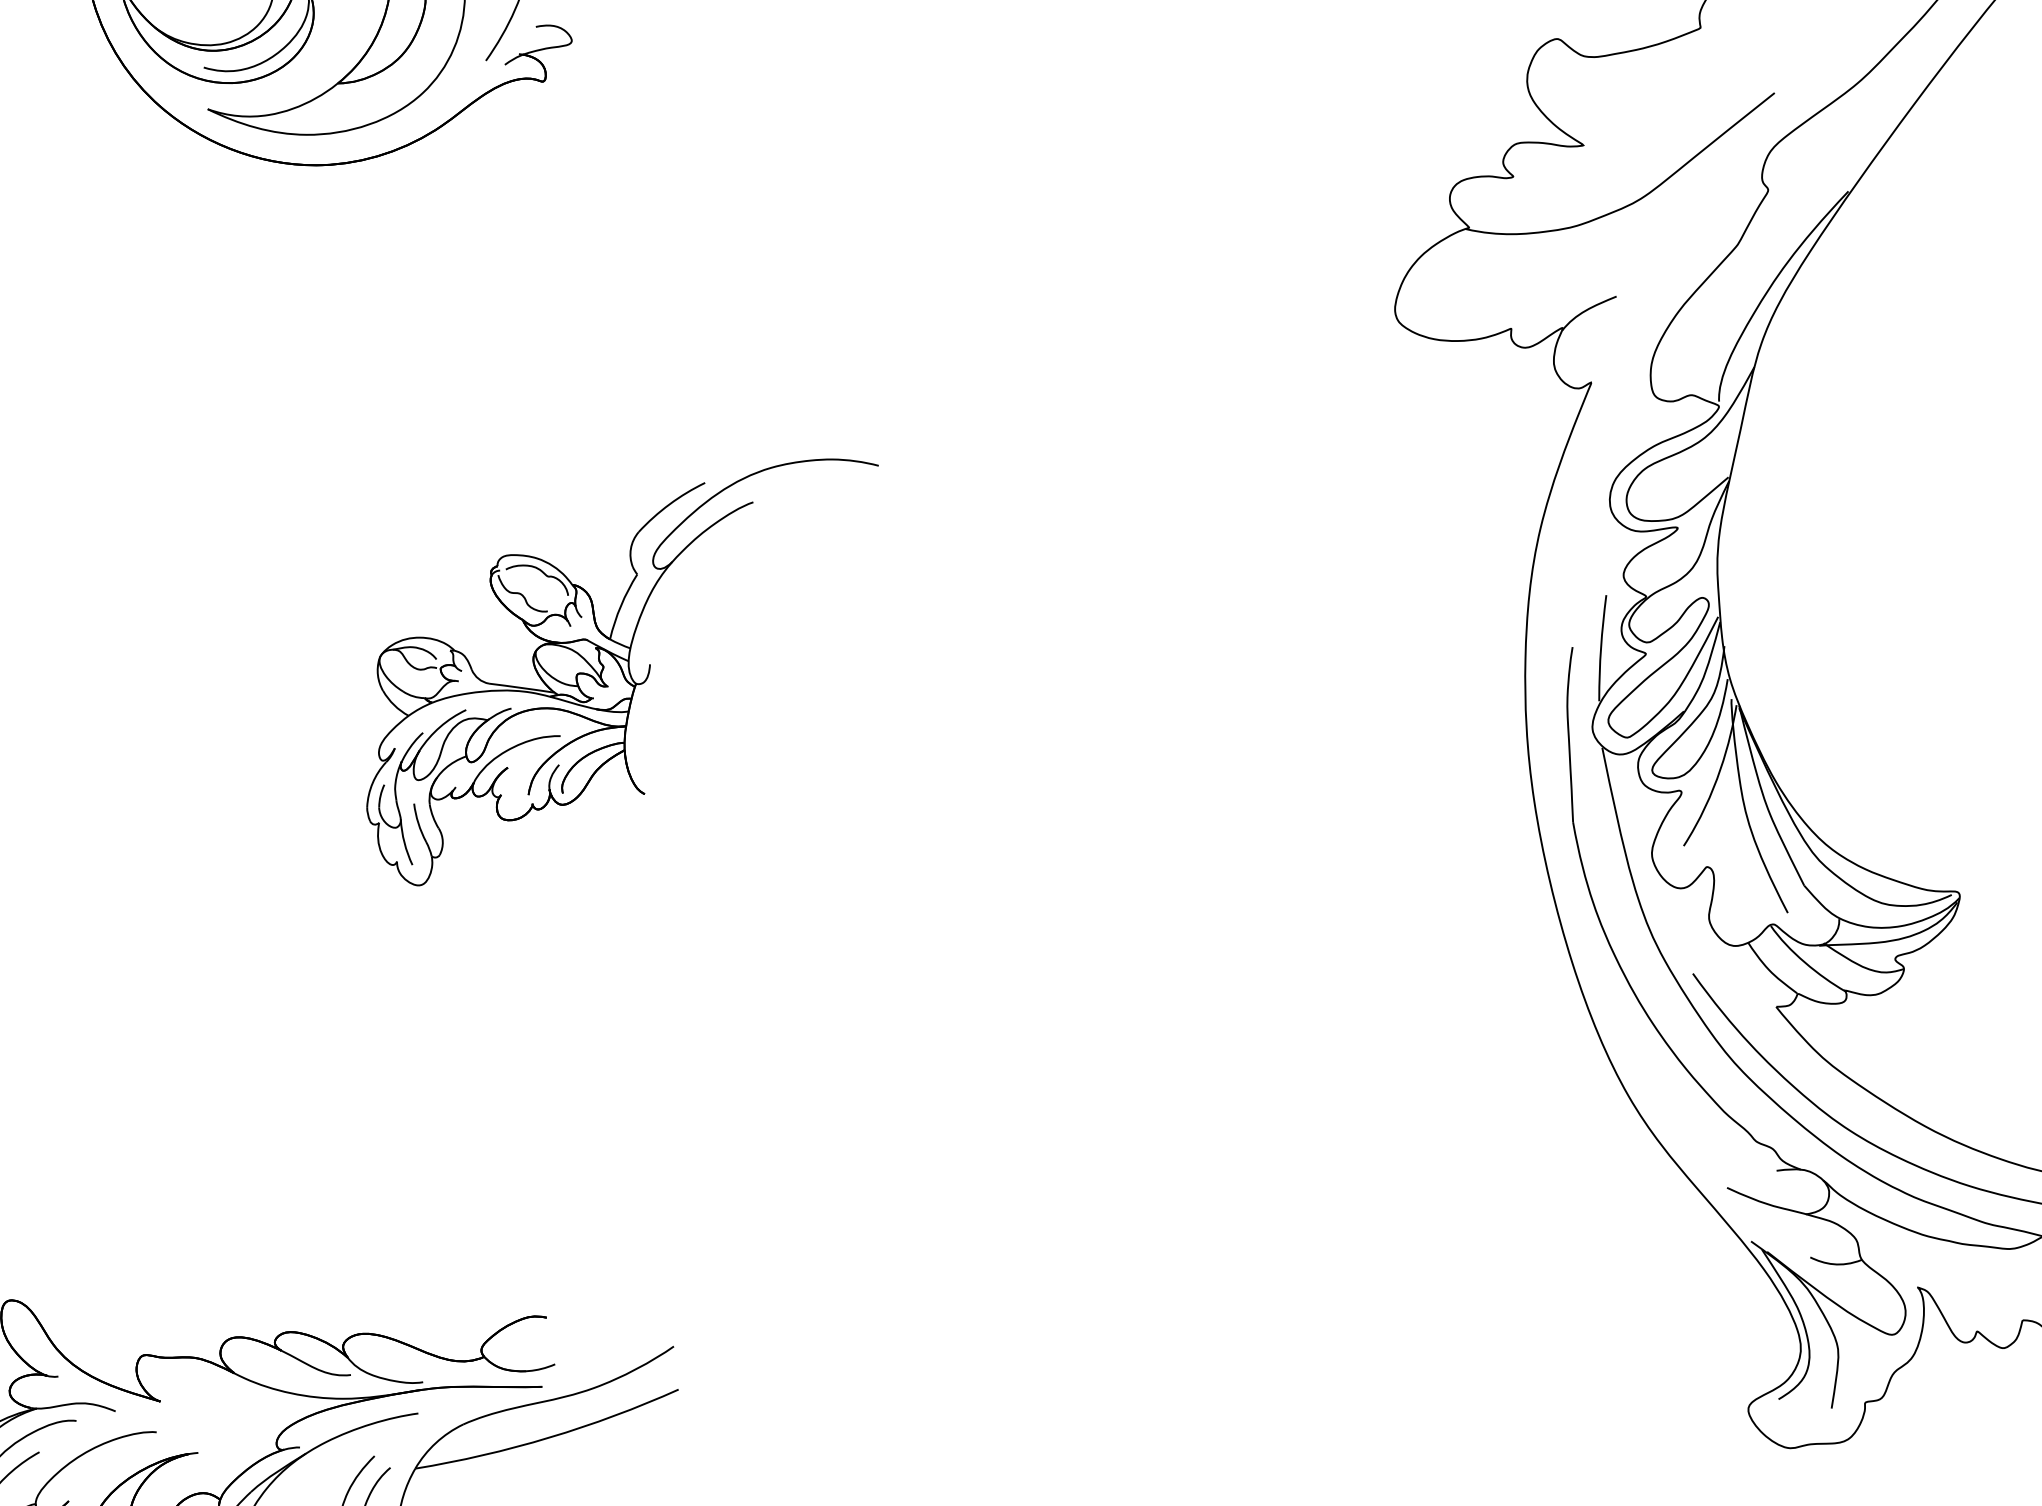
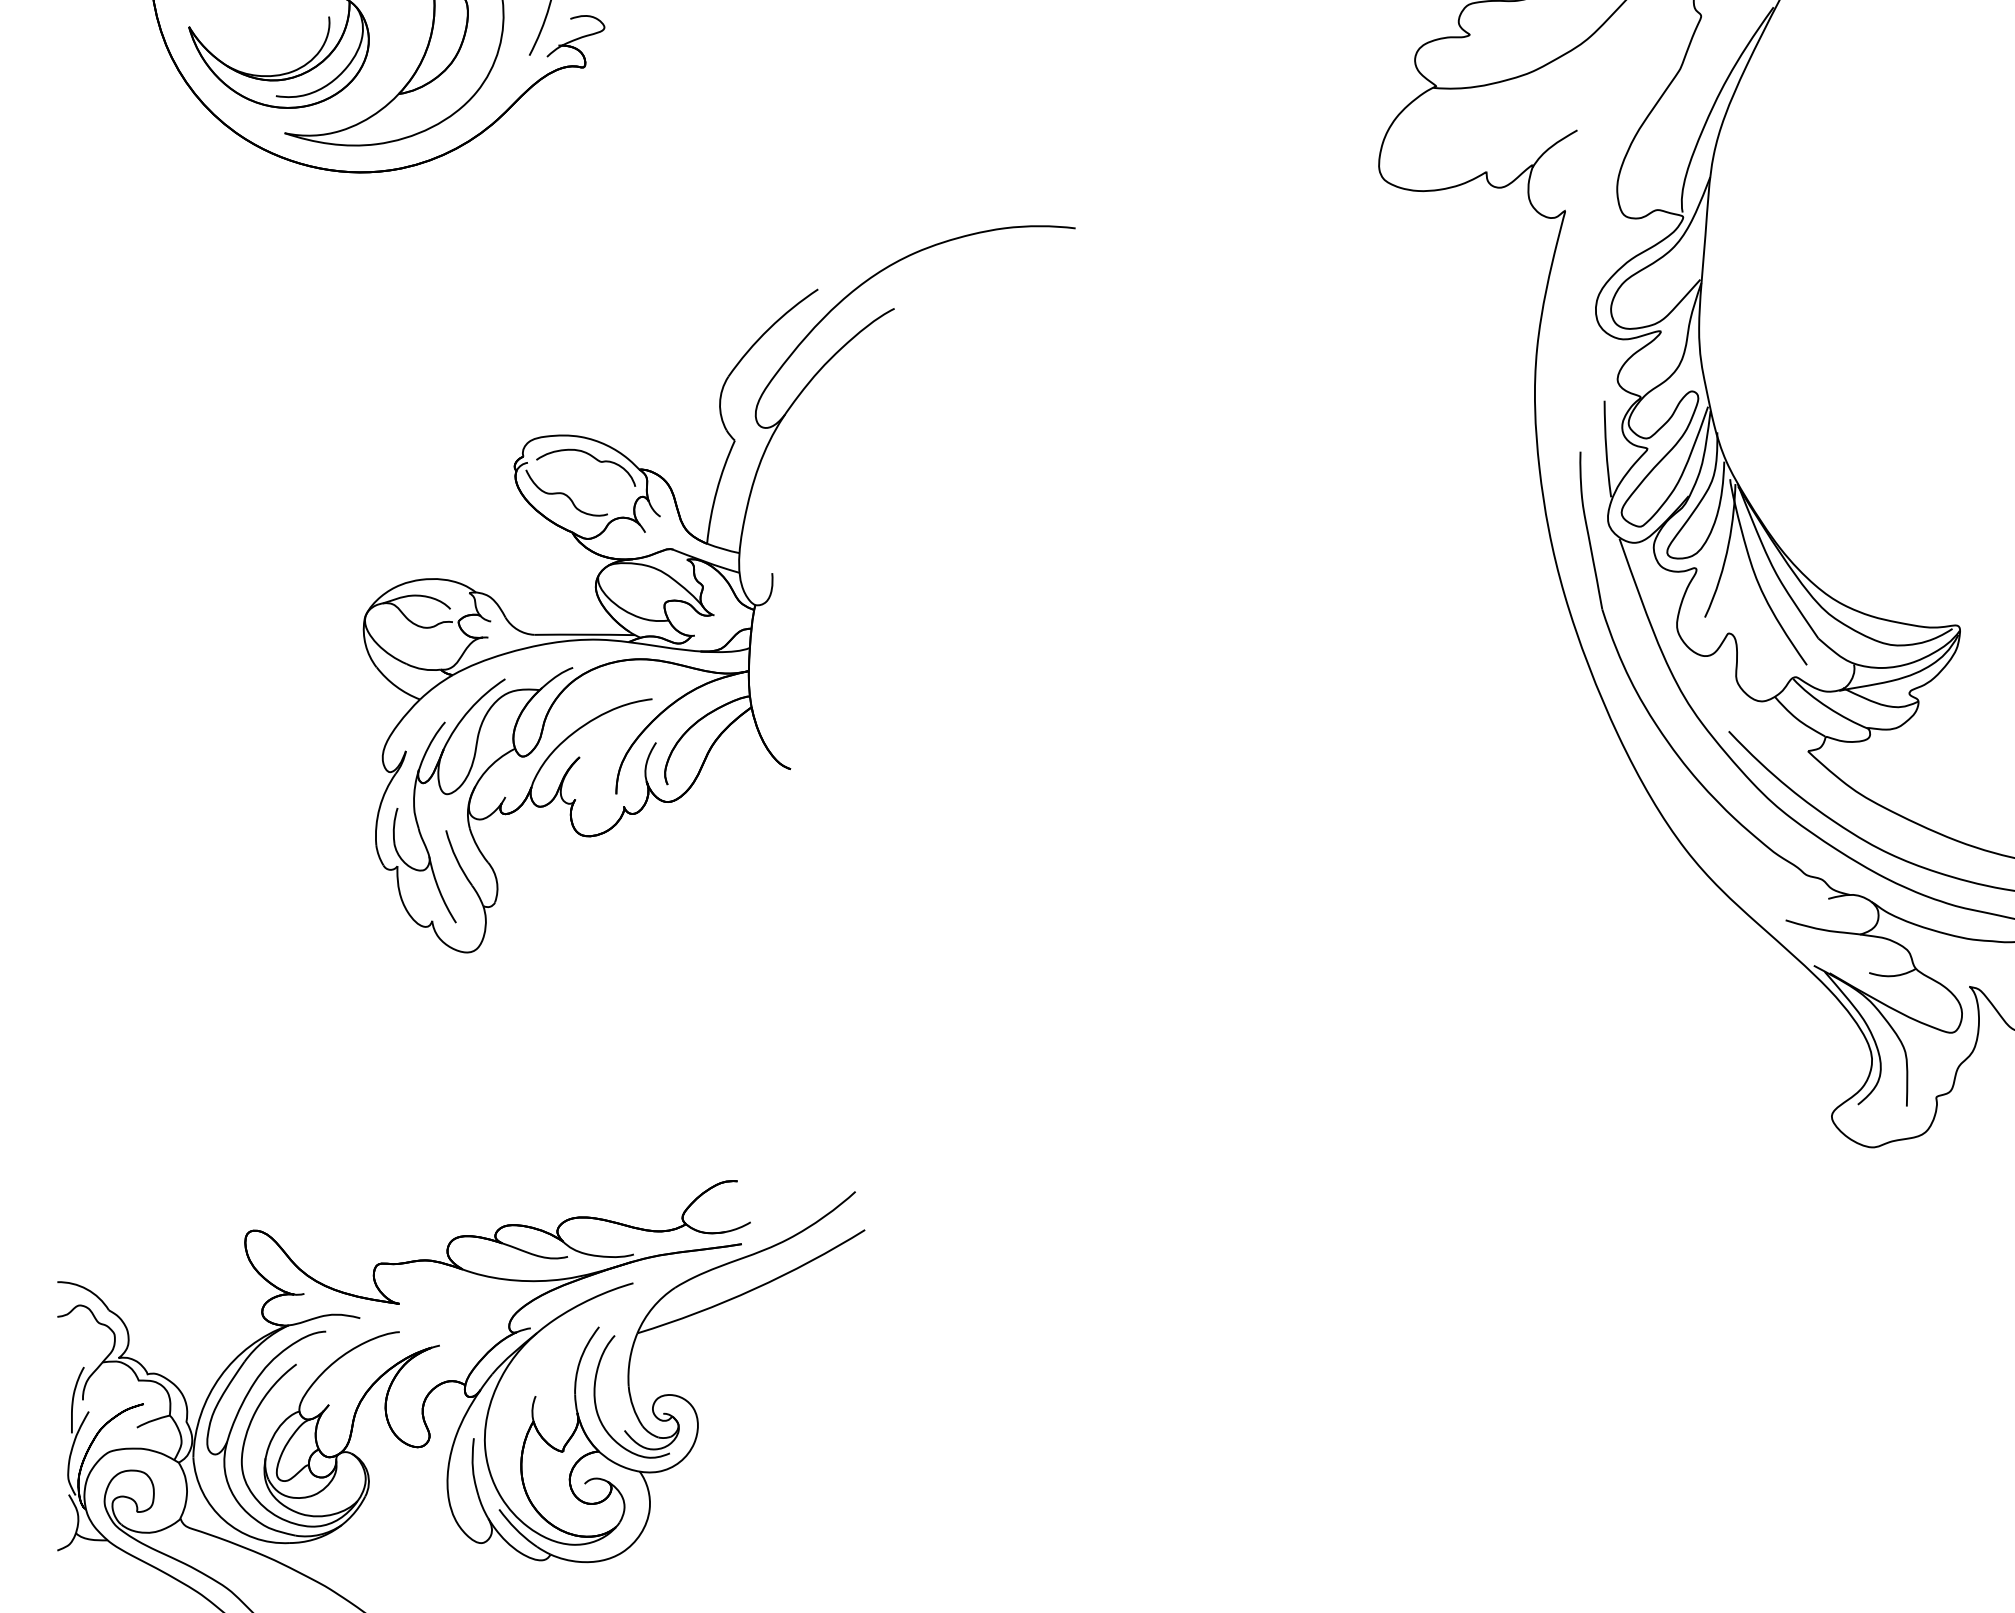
part: (613, 670) -> (718, 589), size x1.67

